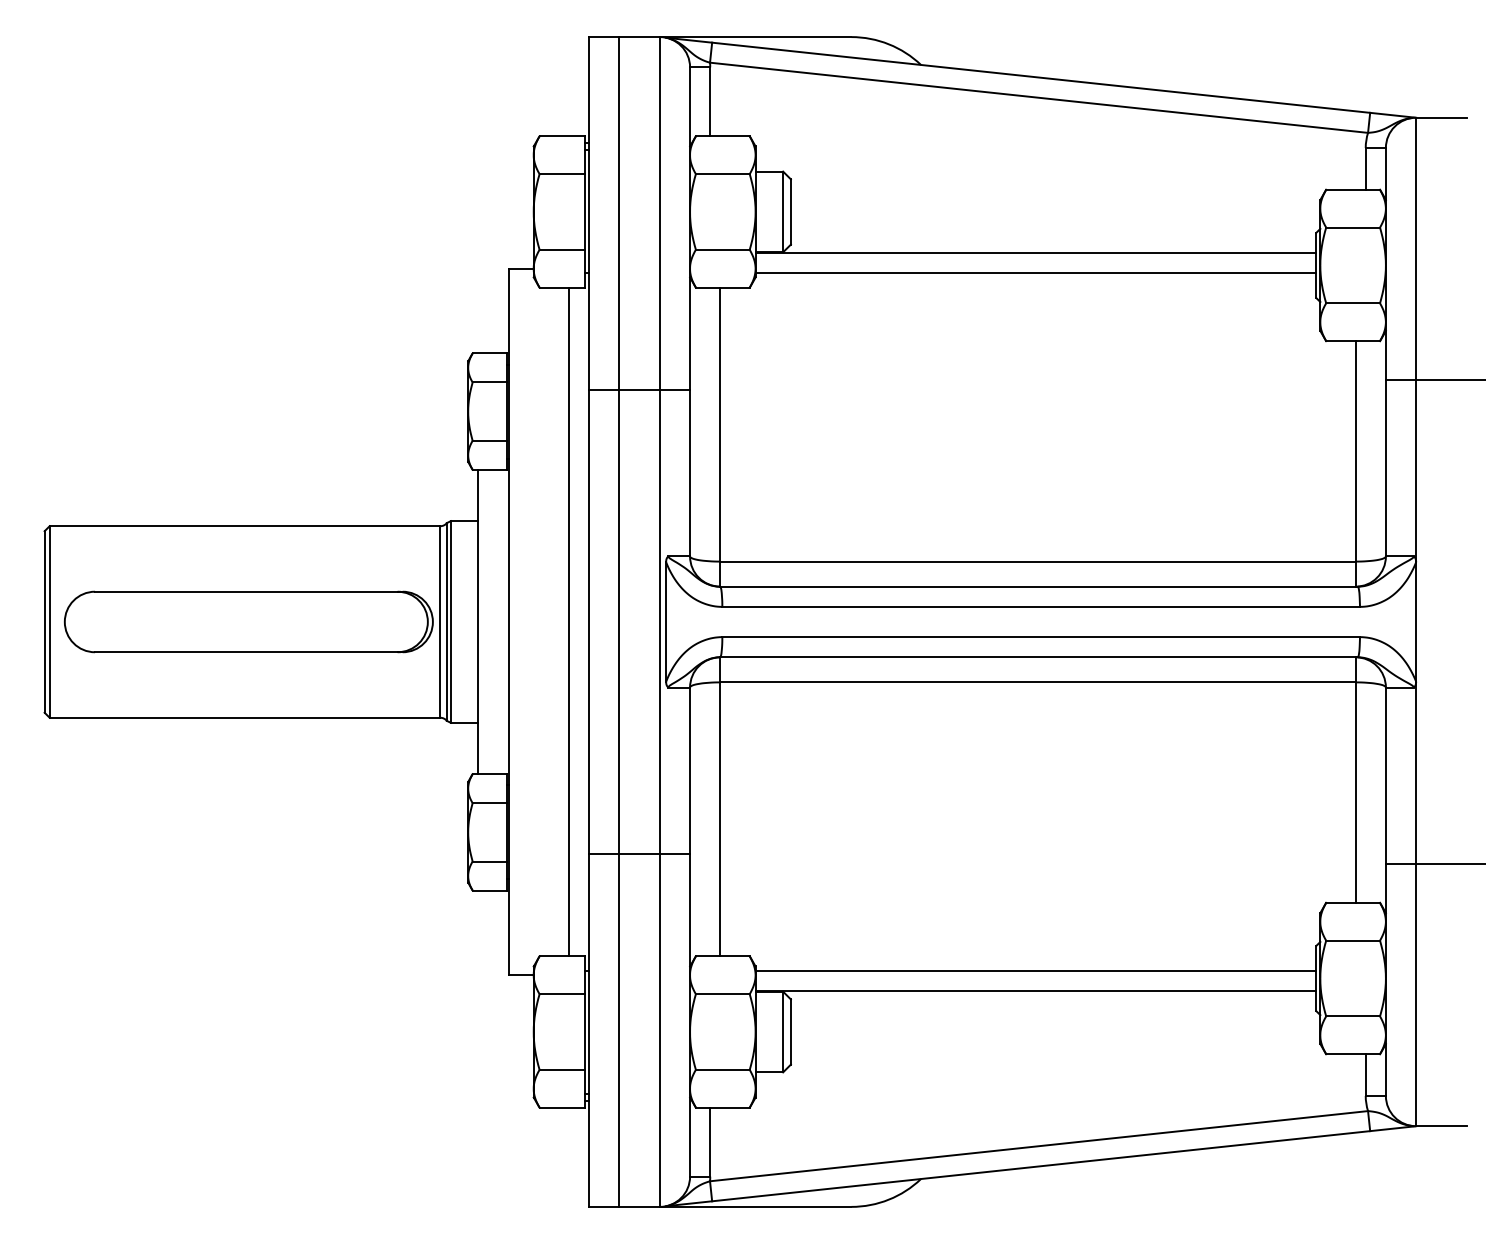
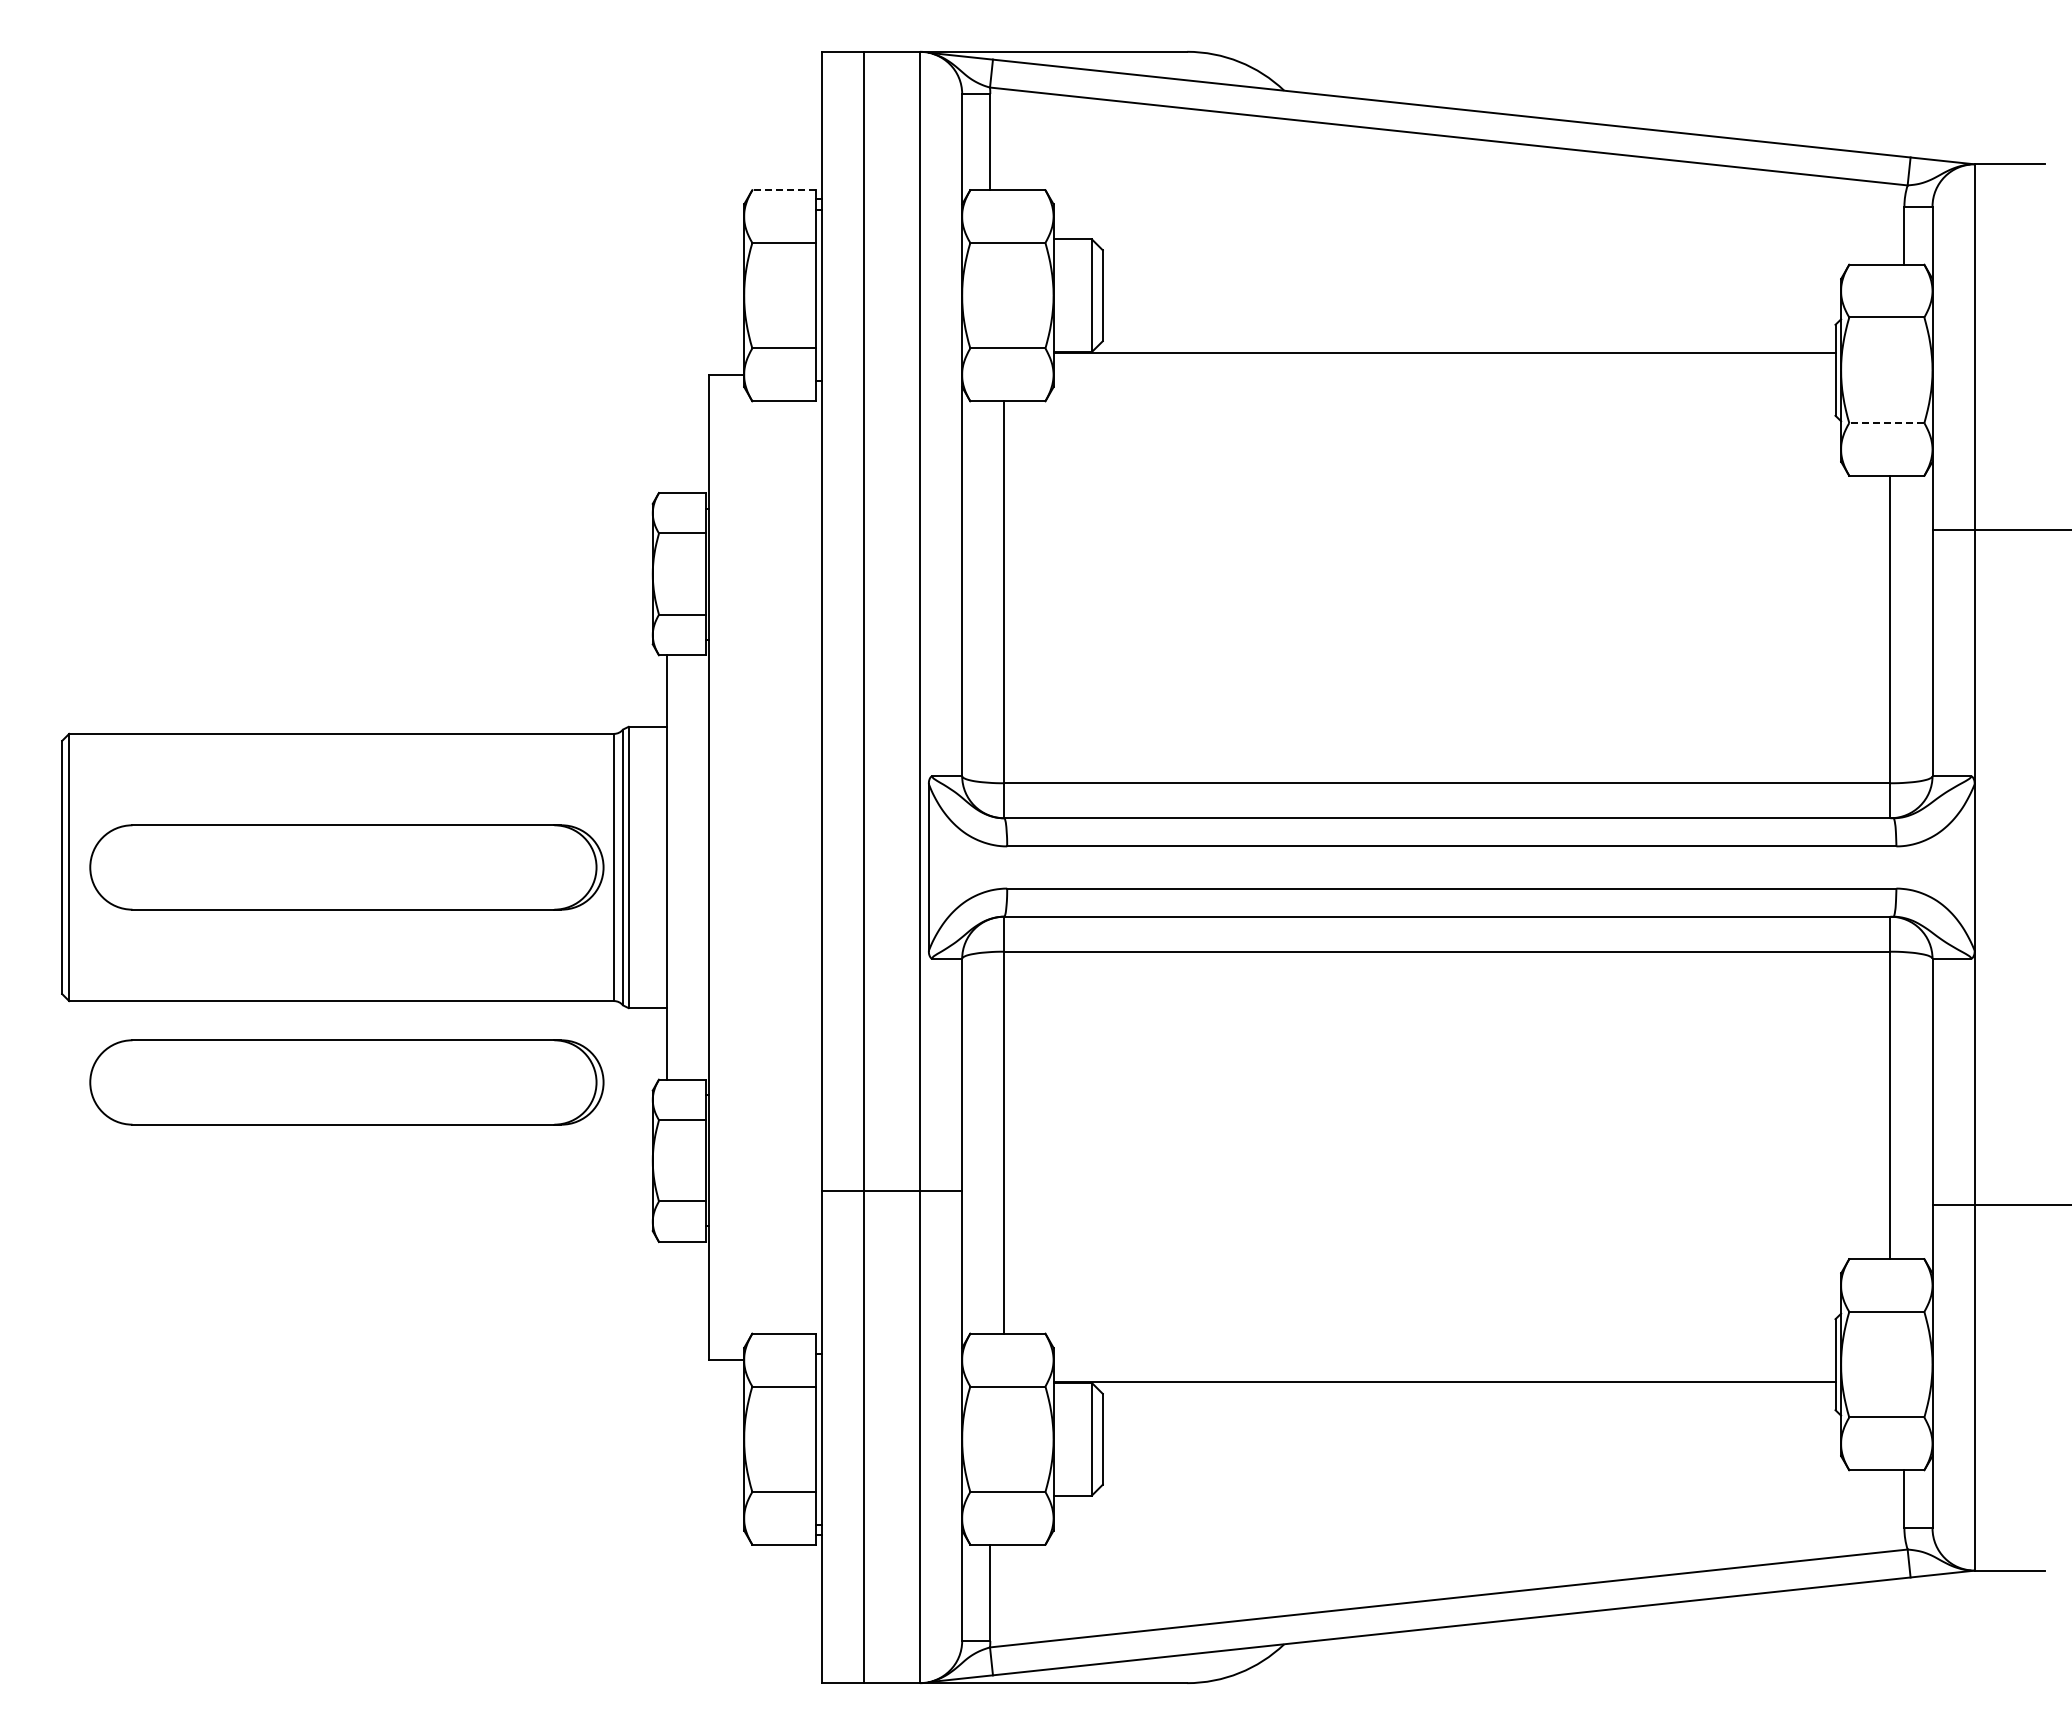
line: (562, 136) -> (784, 190), solid -> dashed
line: (1035, 272) -> (1444, 380), removed
line: (1352, 303) -> (1886, 423), solid -> dashed
line: (639, 390) -> (891, 544), removed
line: (569, 622) -> (793, 867), removed
part: (248, 776) -> (346, 1082), added
line: (1035, 971) -> (1444, 1354), removed

